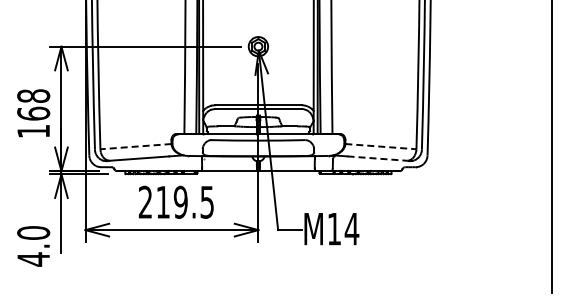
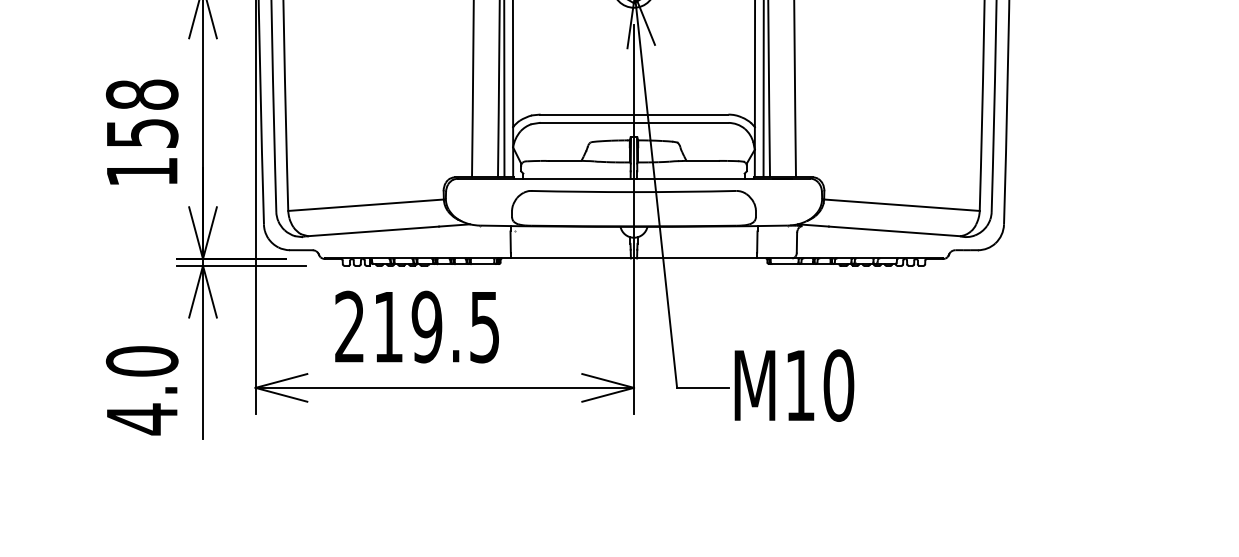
text: (33, 113) -> (141, 132), 168 -> 158
line: (135, 146) -> (365, 204), dashed -> solid
line: (380, 146) -> (901, 204), dashed -> solid
line: (377, 158) -> (894, 231), dashed -> solid
text: (176, 201) -> (417, 325), moved
text: (351, 228) -> (837, 384), M14 -> M10
text: (33, 246) -> (141, 390), moved

